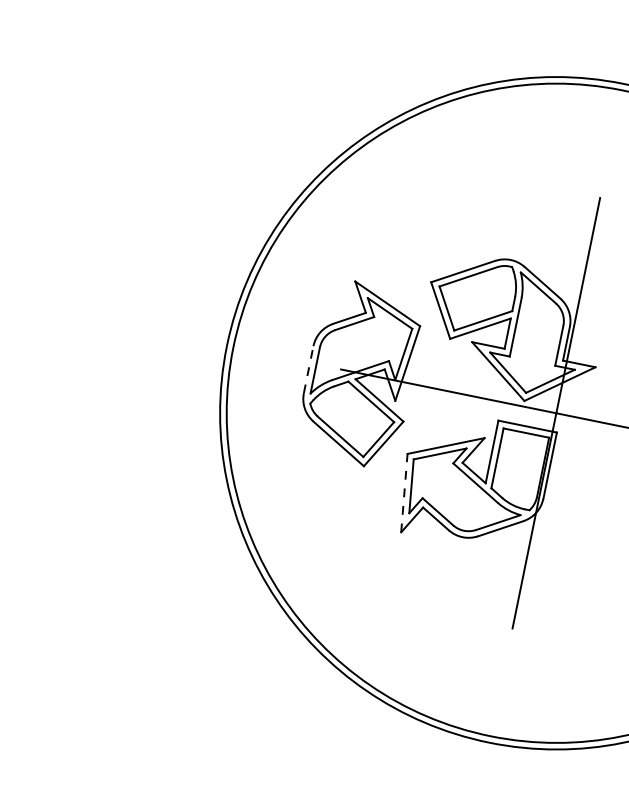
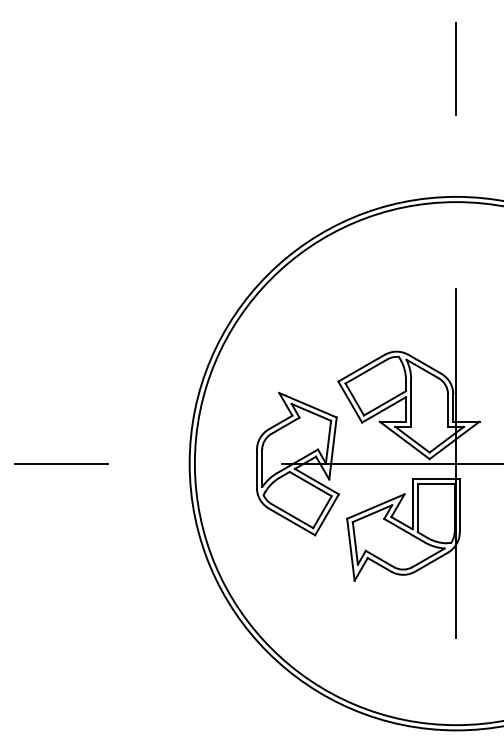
line: (68, 313) -> (61, 463), added
line: (308, 369) -> (256, 468), dashed -> solid
line: (403, 492) -> (350, 549), dashed -> solid

